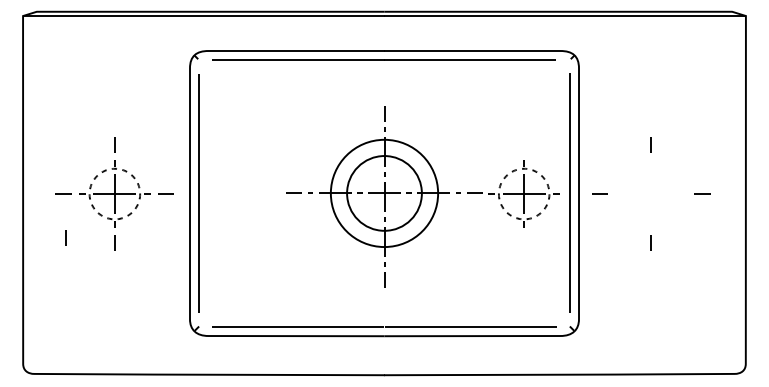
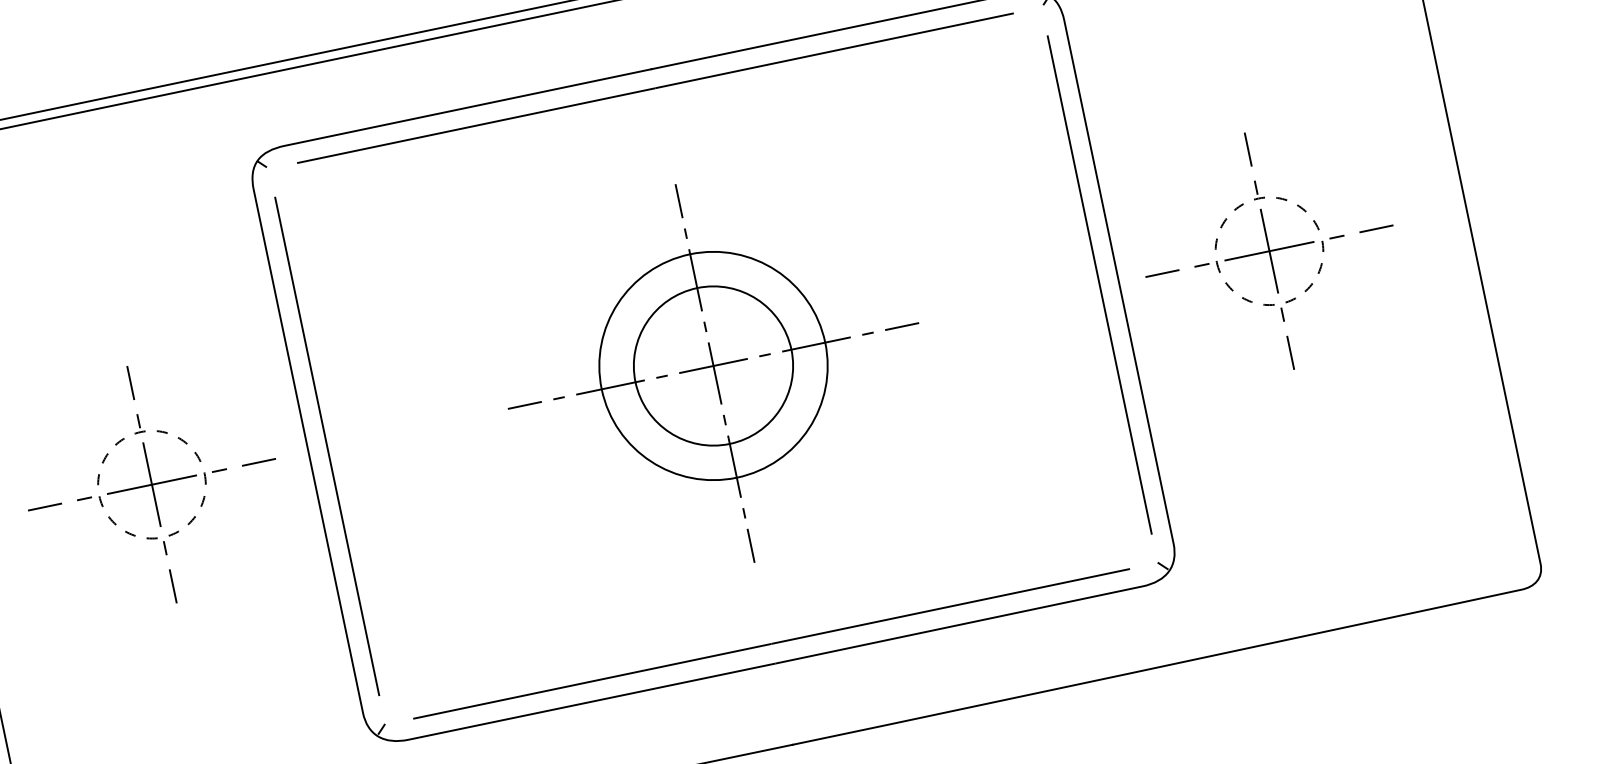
part: (523, 193) -> (1267, 250), moved
line: (65, 237) -> (67, 596), removed

